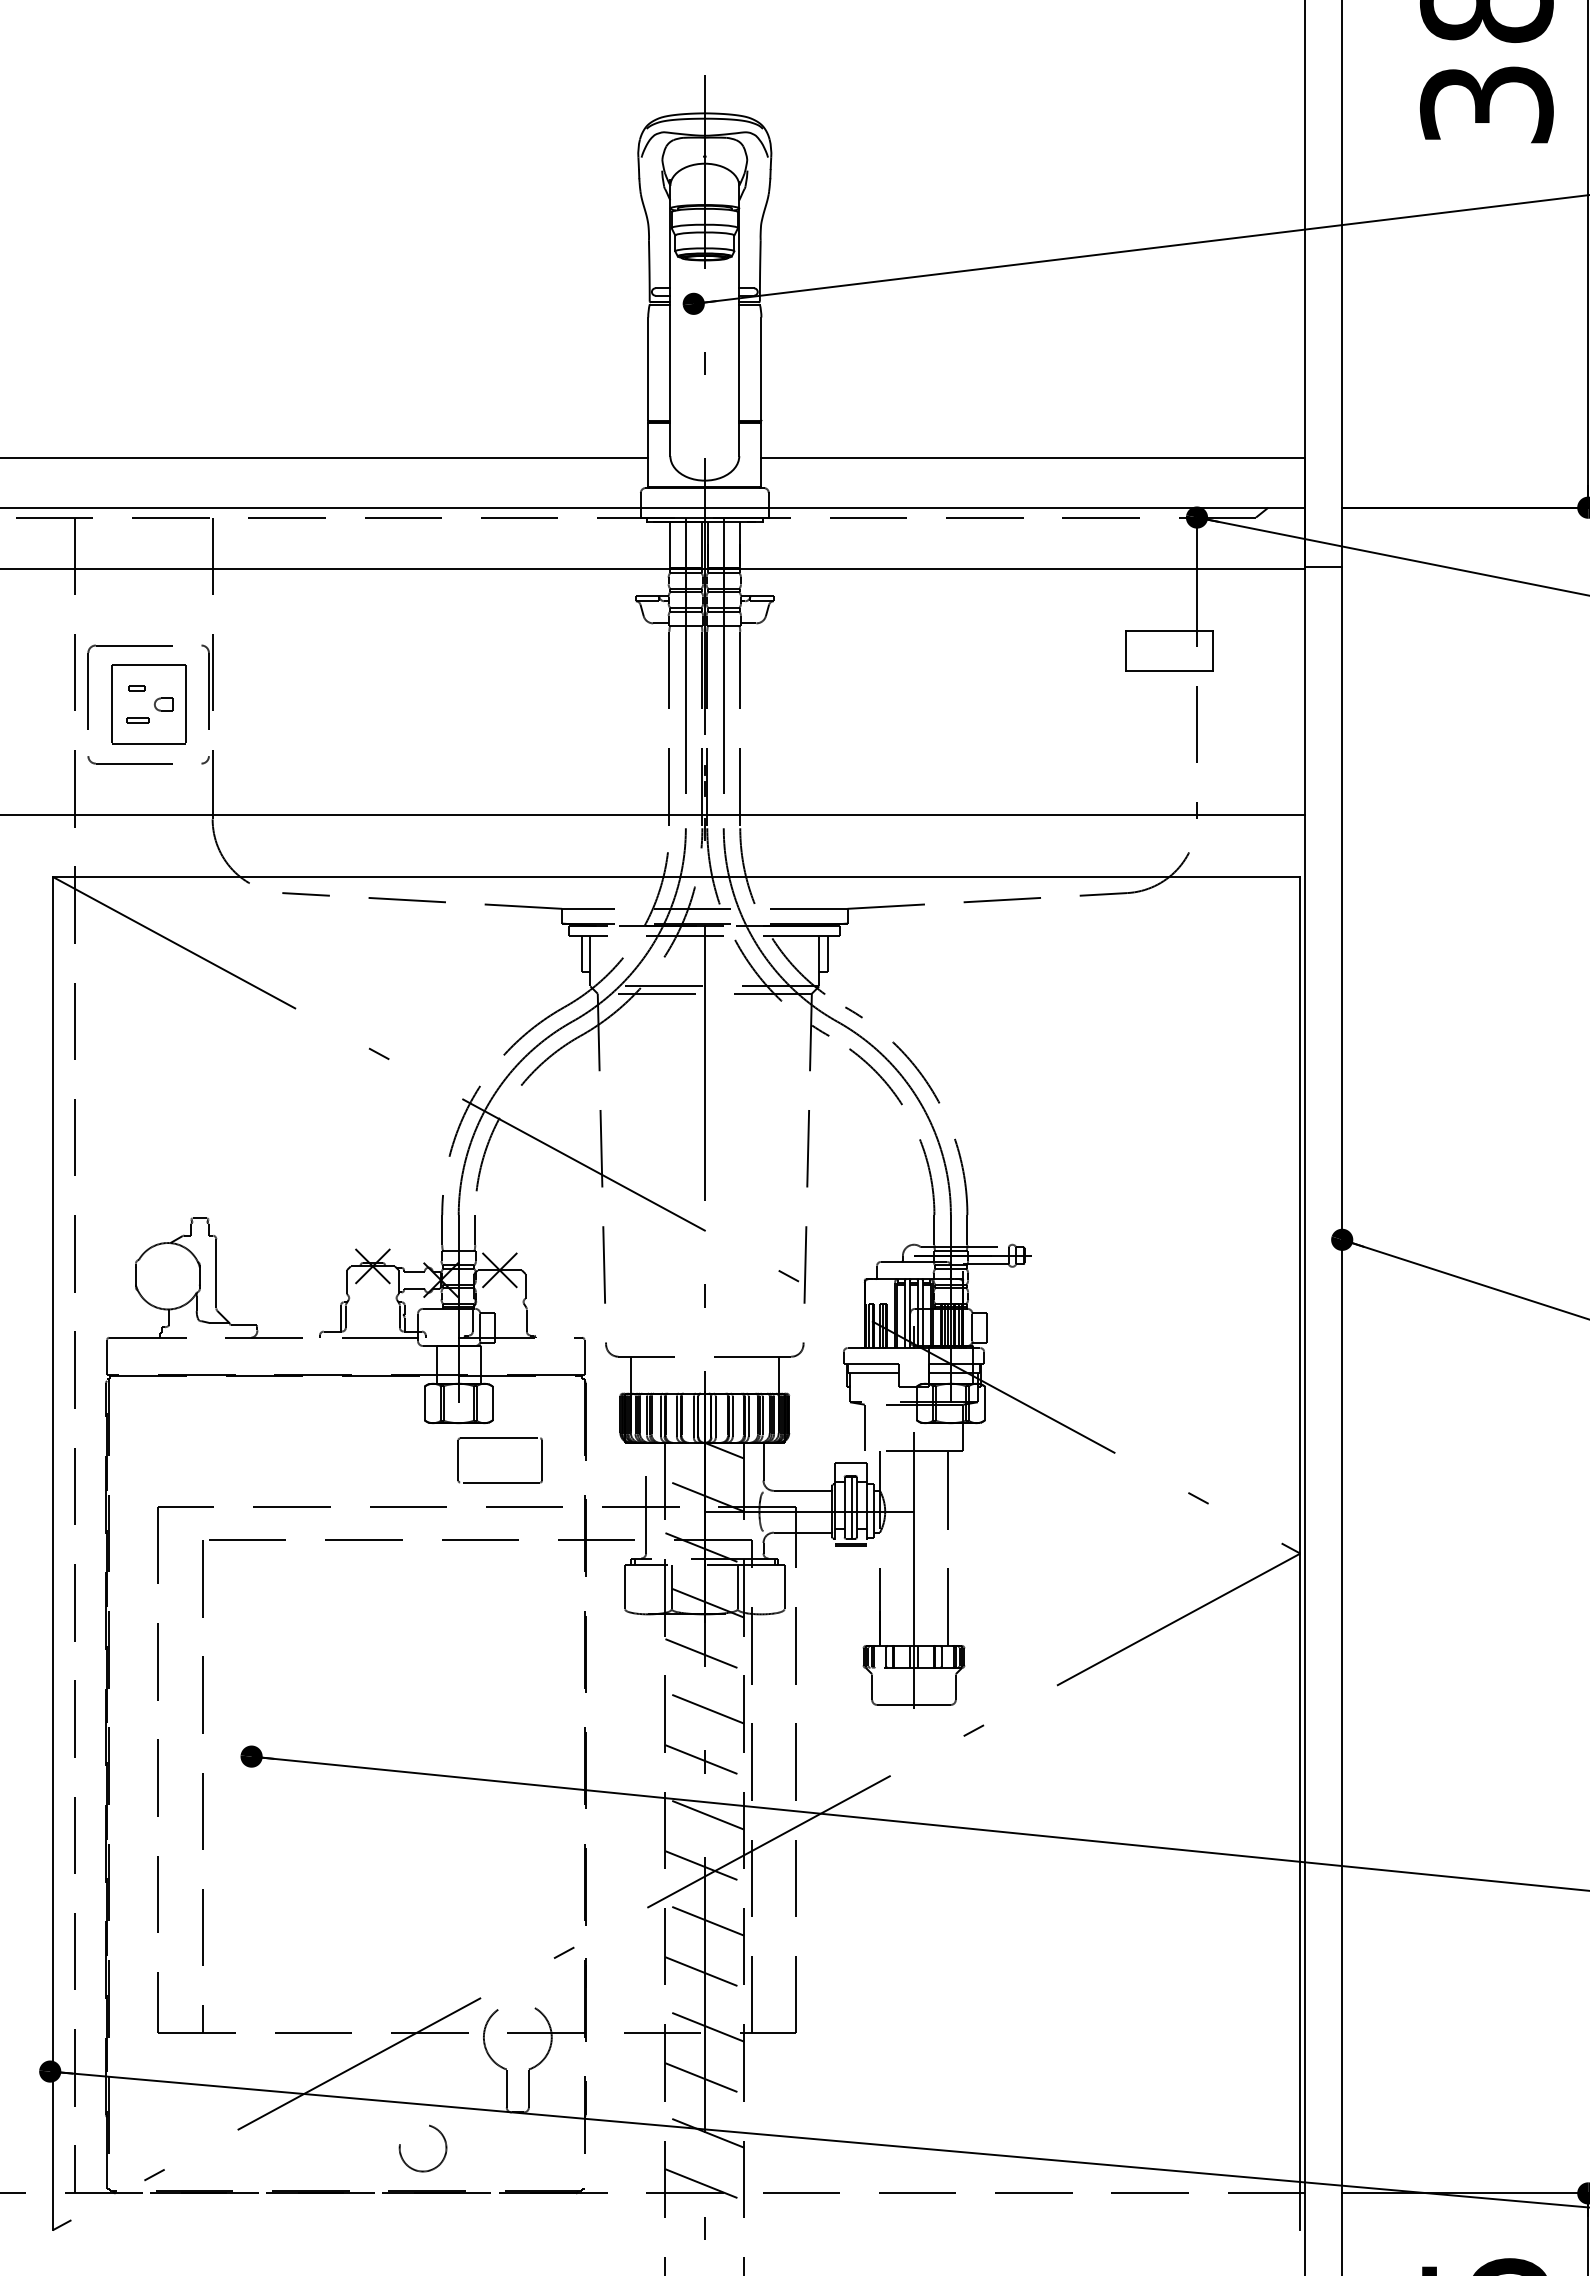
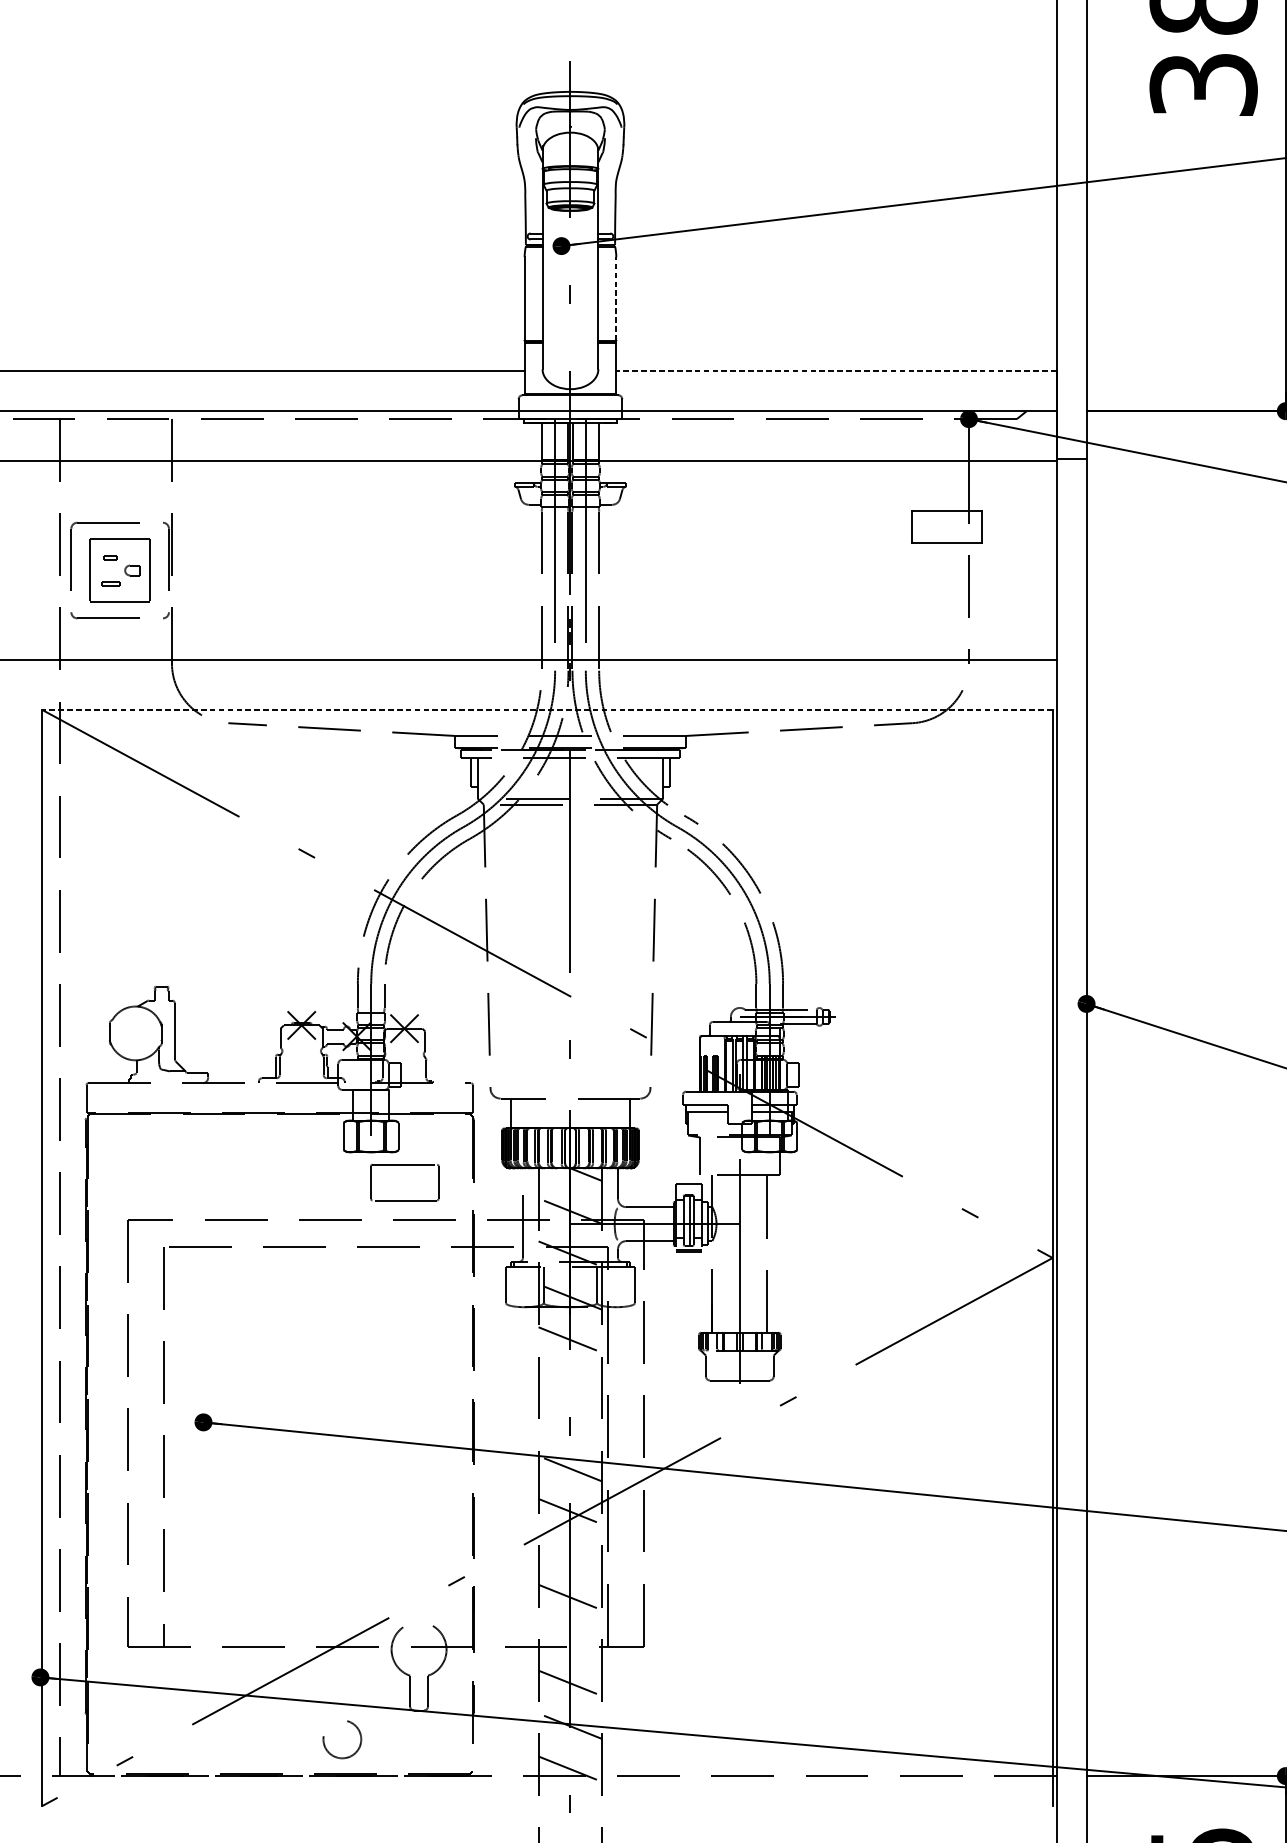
line: (761, 369) -> (616, 299), solid -> dashed
line: (1033, 458) -> (836, 371), solid -> dashed
line: (676, 876) -> (547, 709), solid -> dashed
line: (704, 1707) -> (570, 1382), removed
line: (704, 1760) -> (570, 1425), removed
line: (704, 1919) -> (570, 1554), removed
line: (704, 2025) -> (570, 1640), removed

